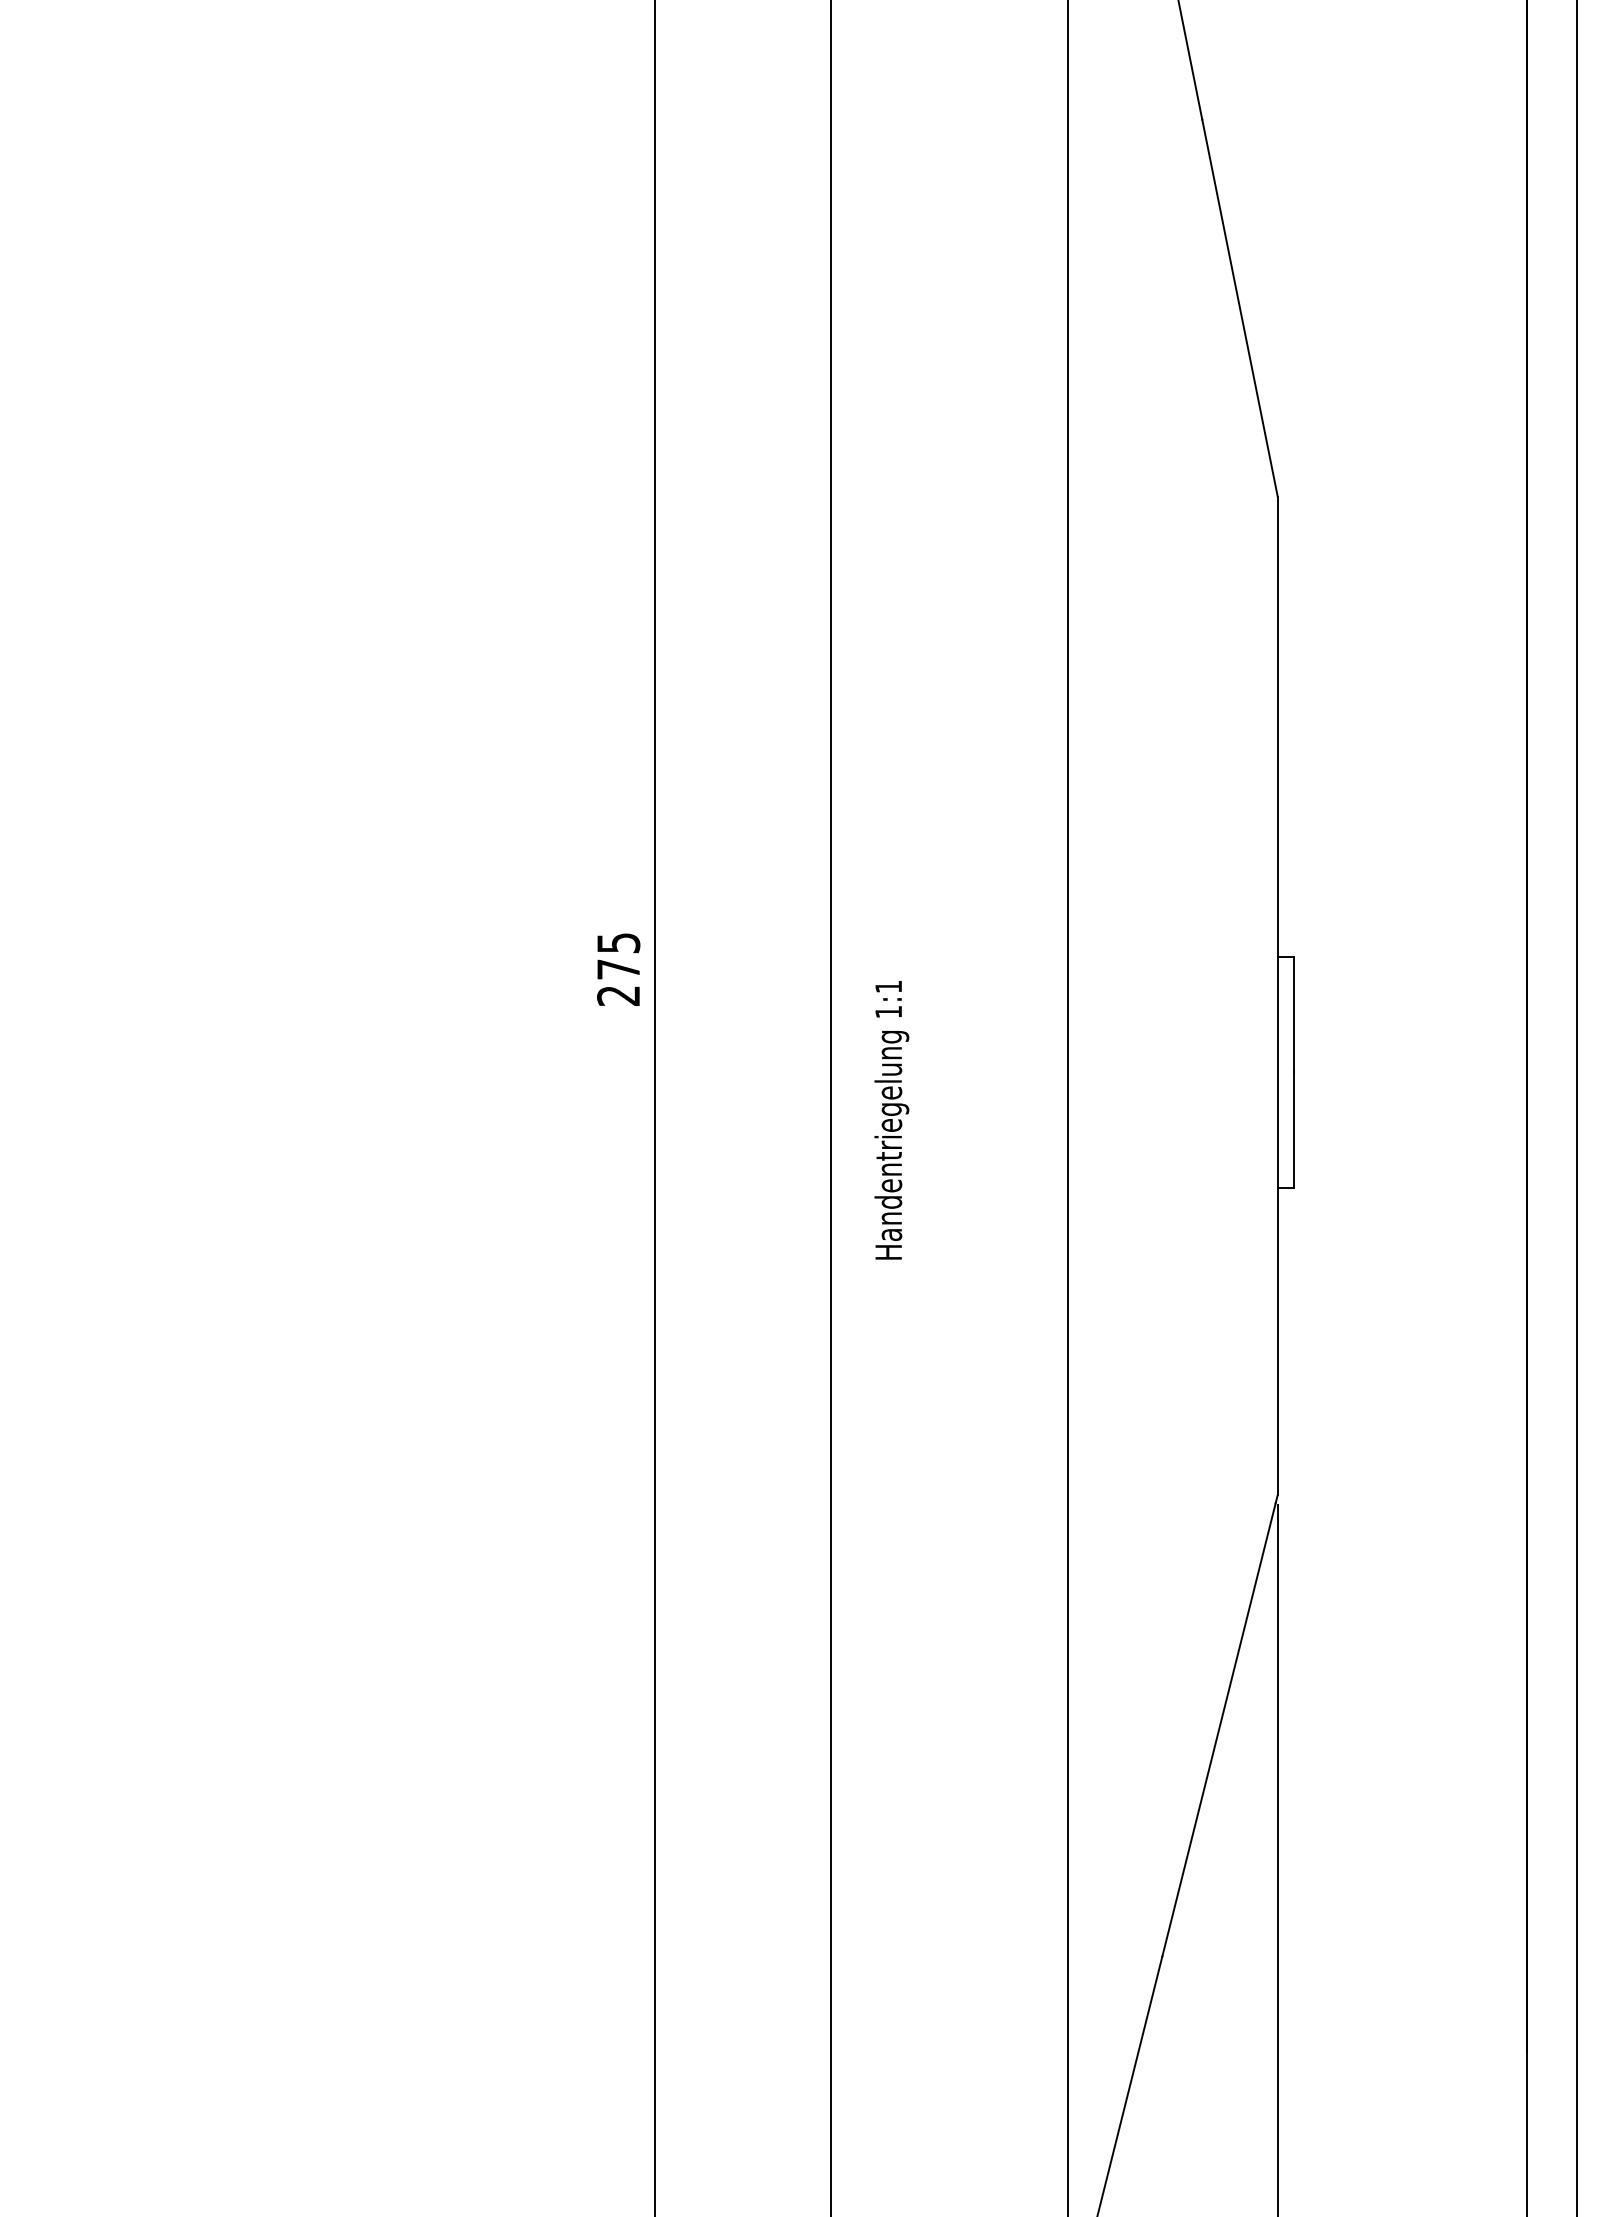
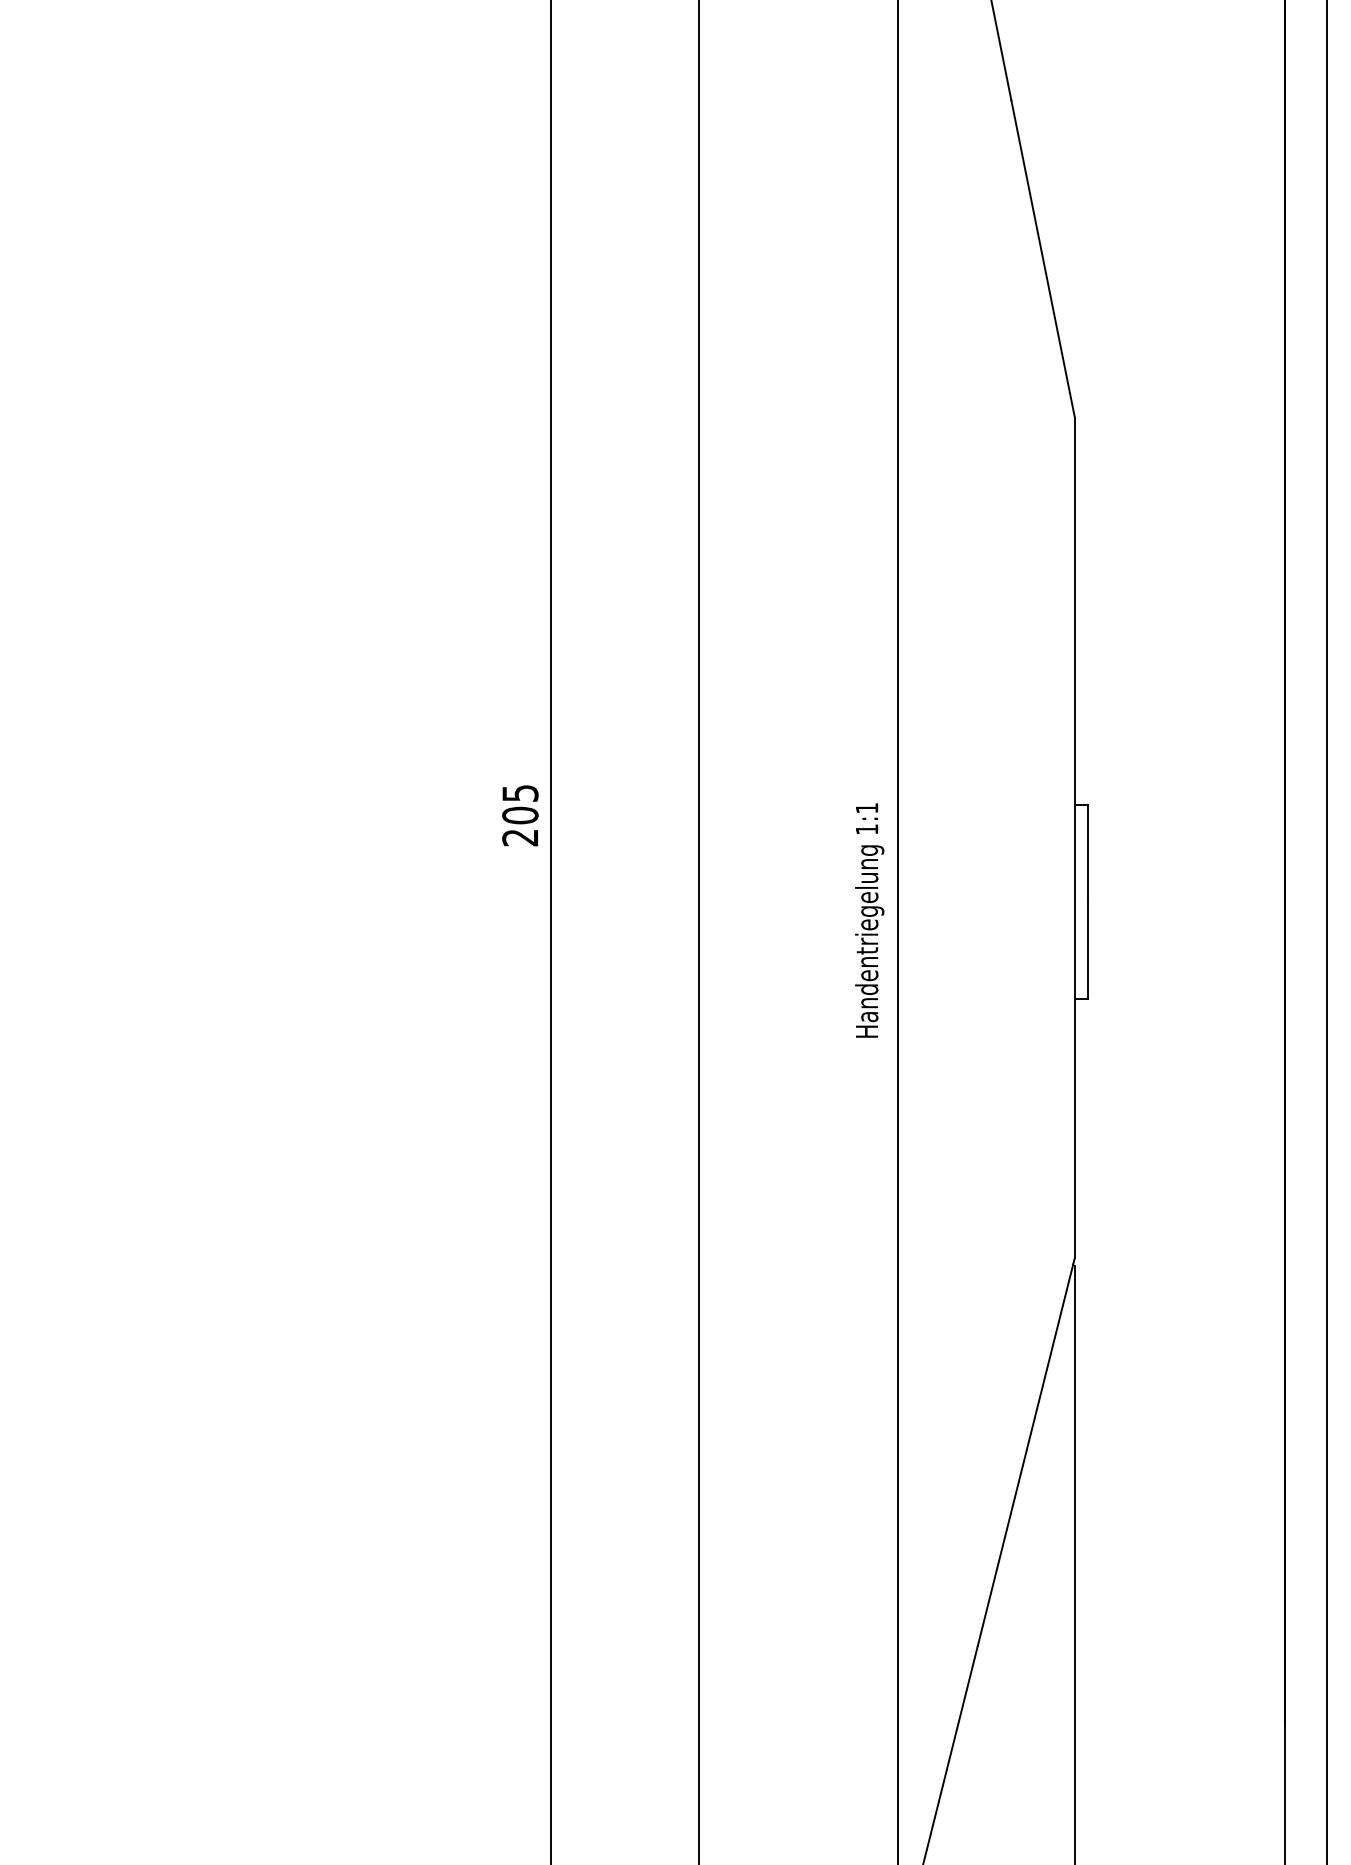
text: (618, 969) -> (520, 815), 275 -> 205
text: (891, 1120) -> (869, 920), moved

